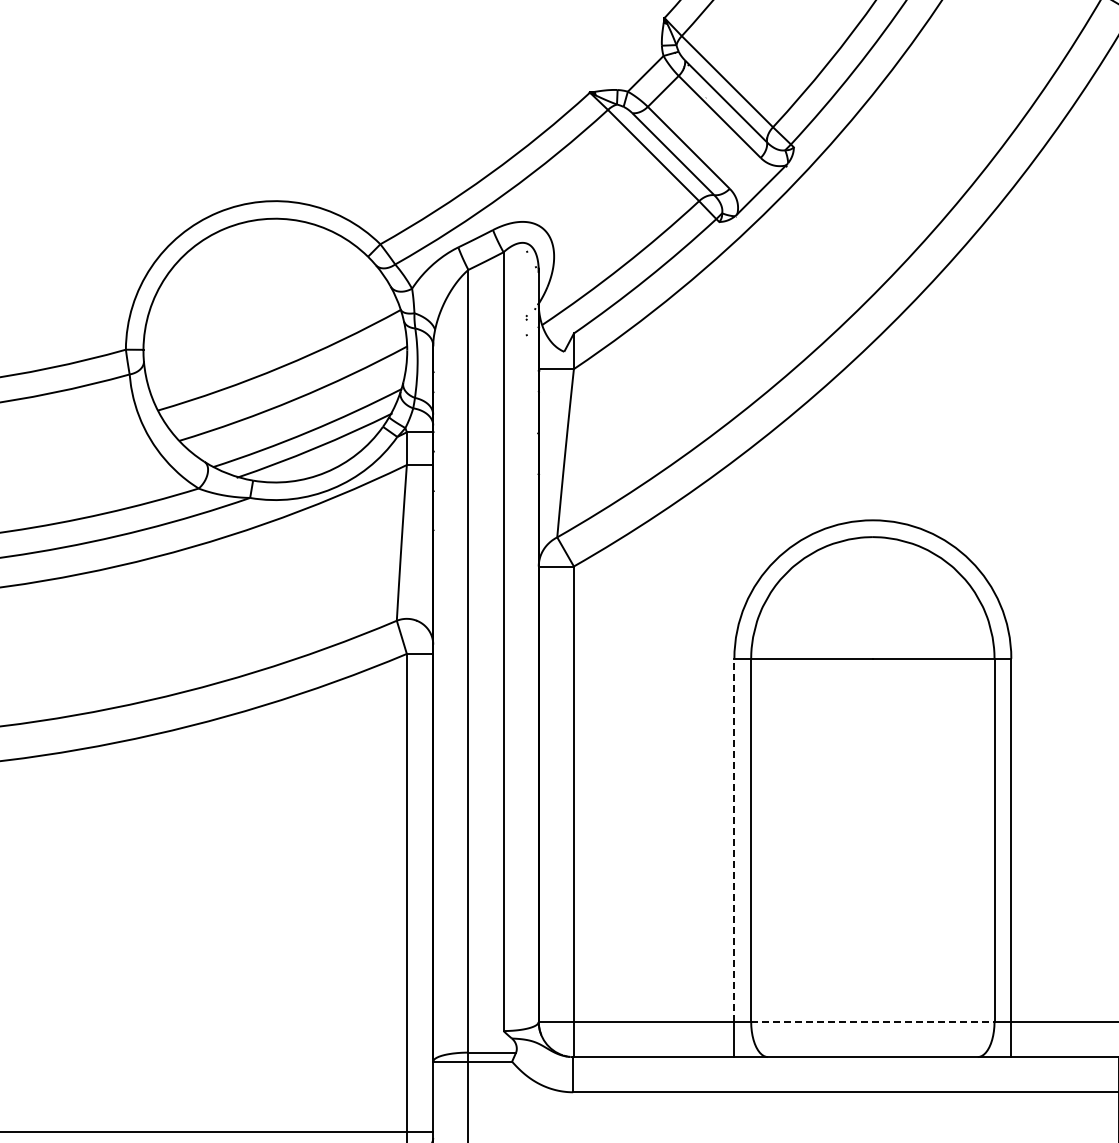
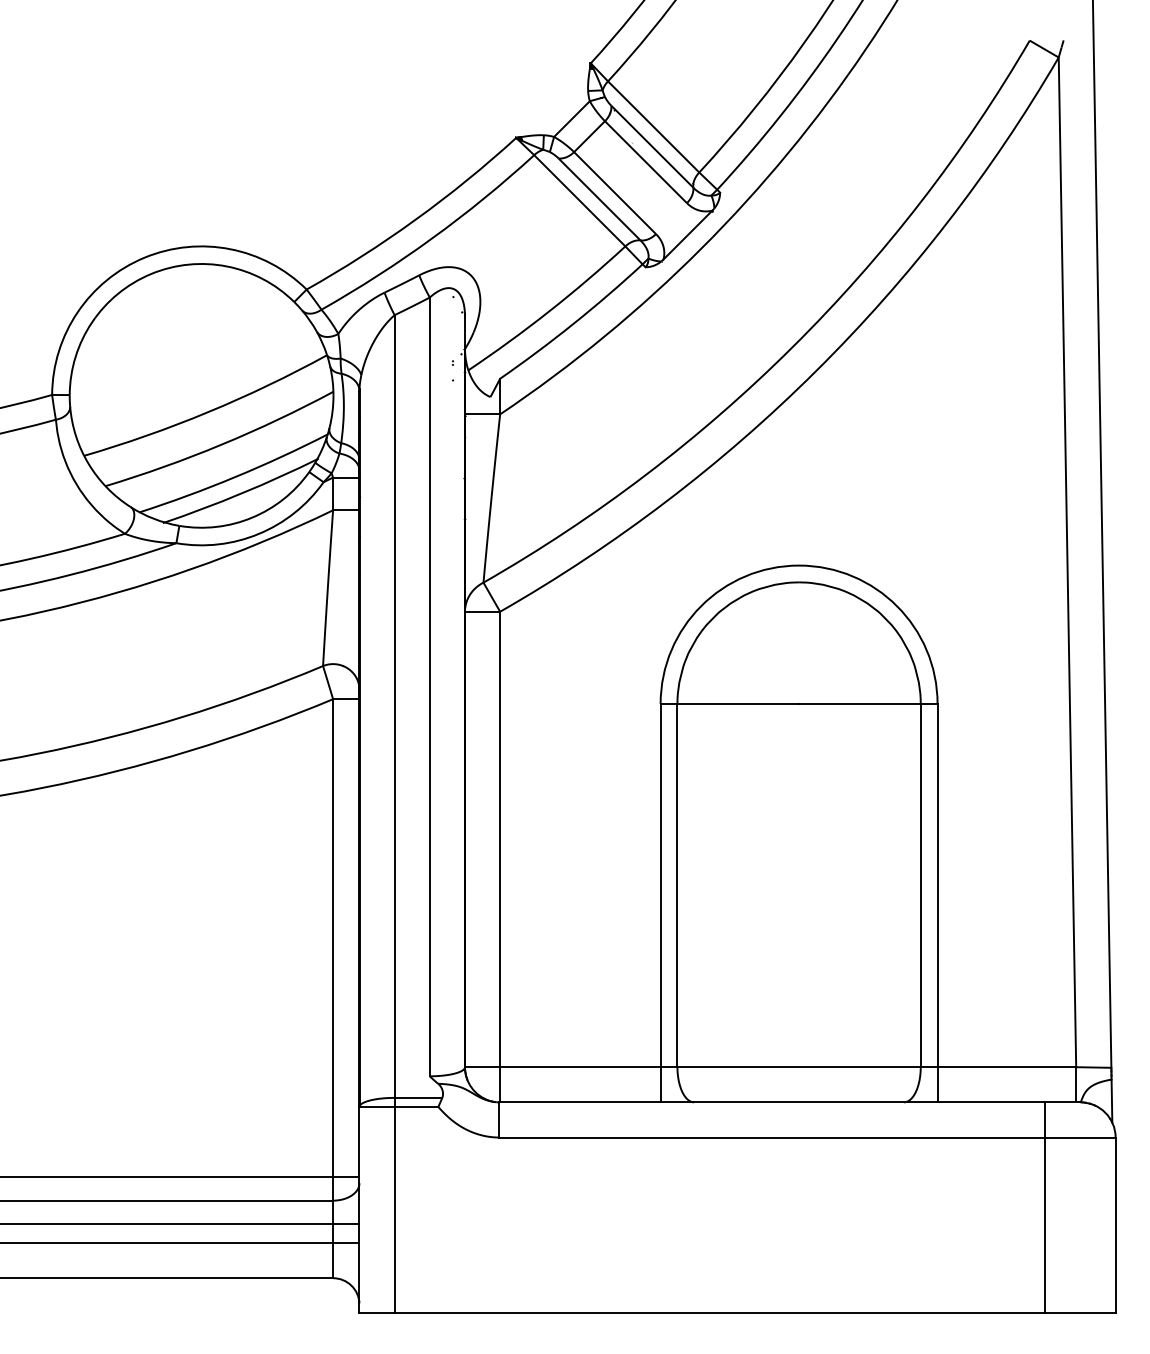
line: (734, 840) -> (660, 885), dashed -> solid
line: (873, 1022) -> (799, 1067), dashed -> solid

